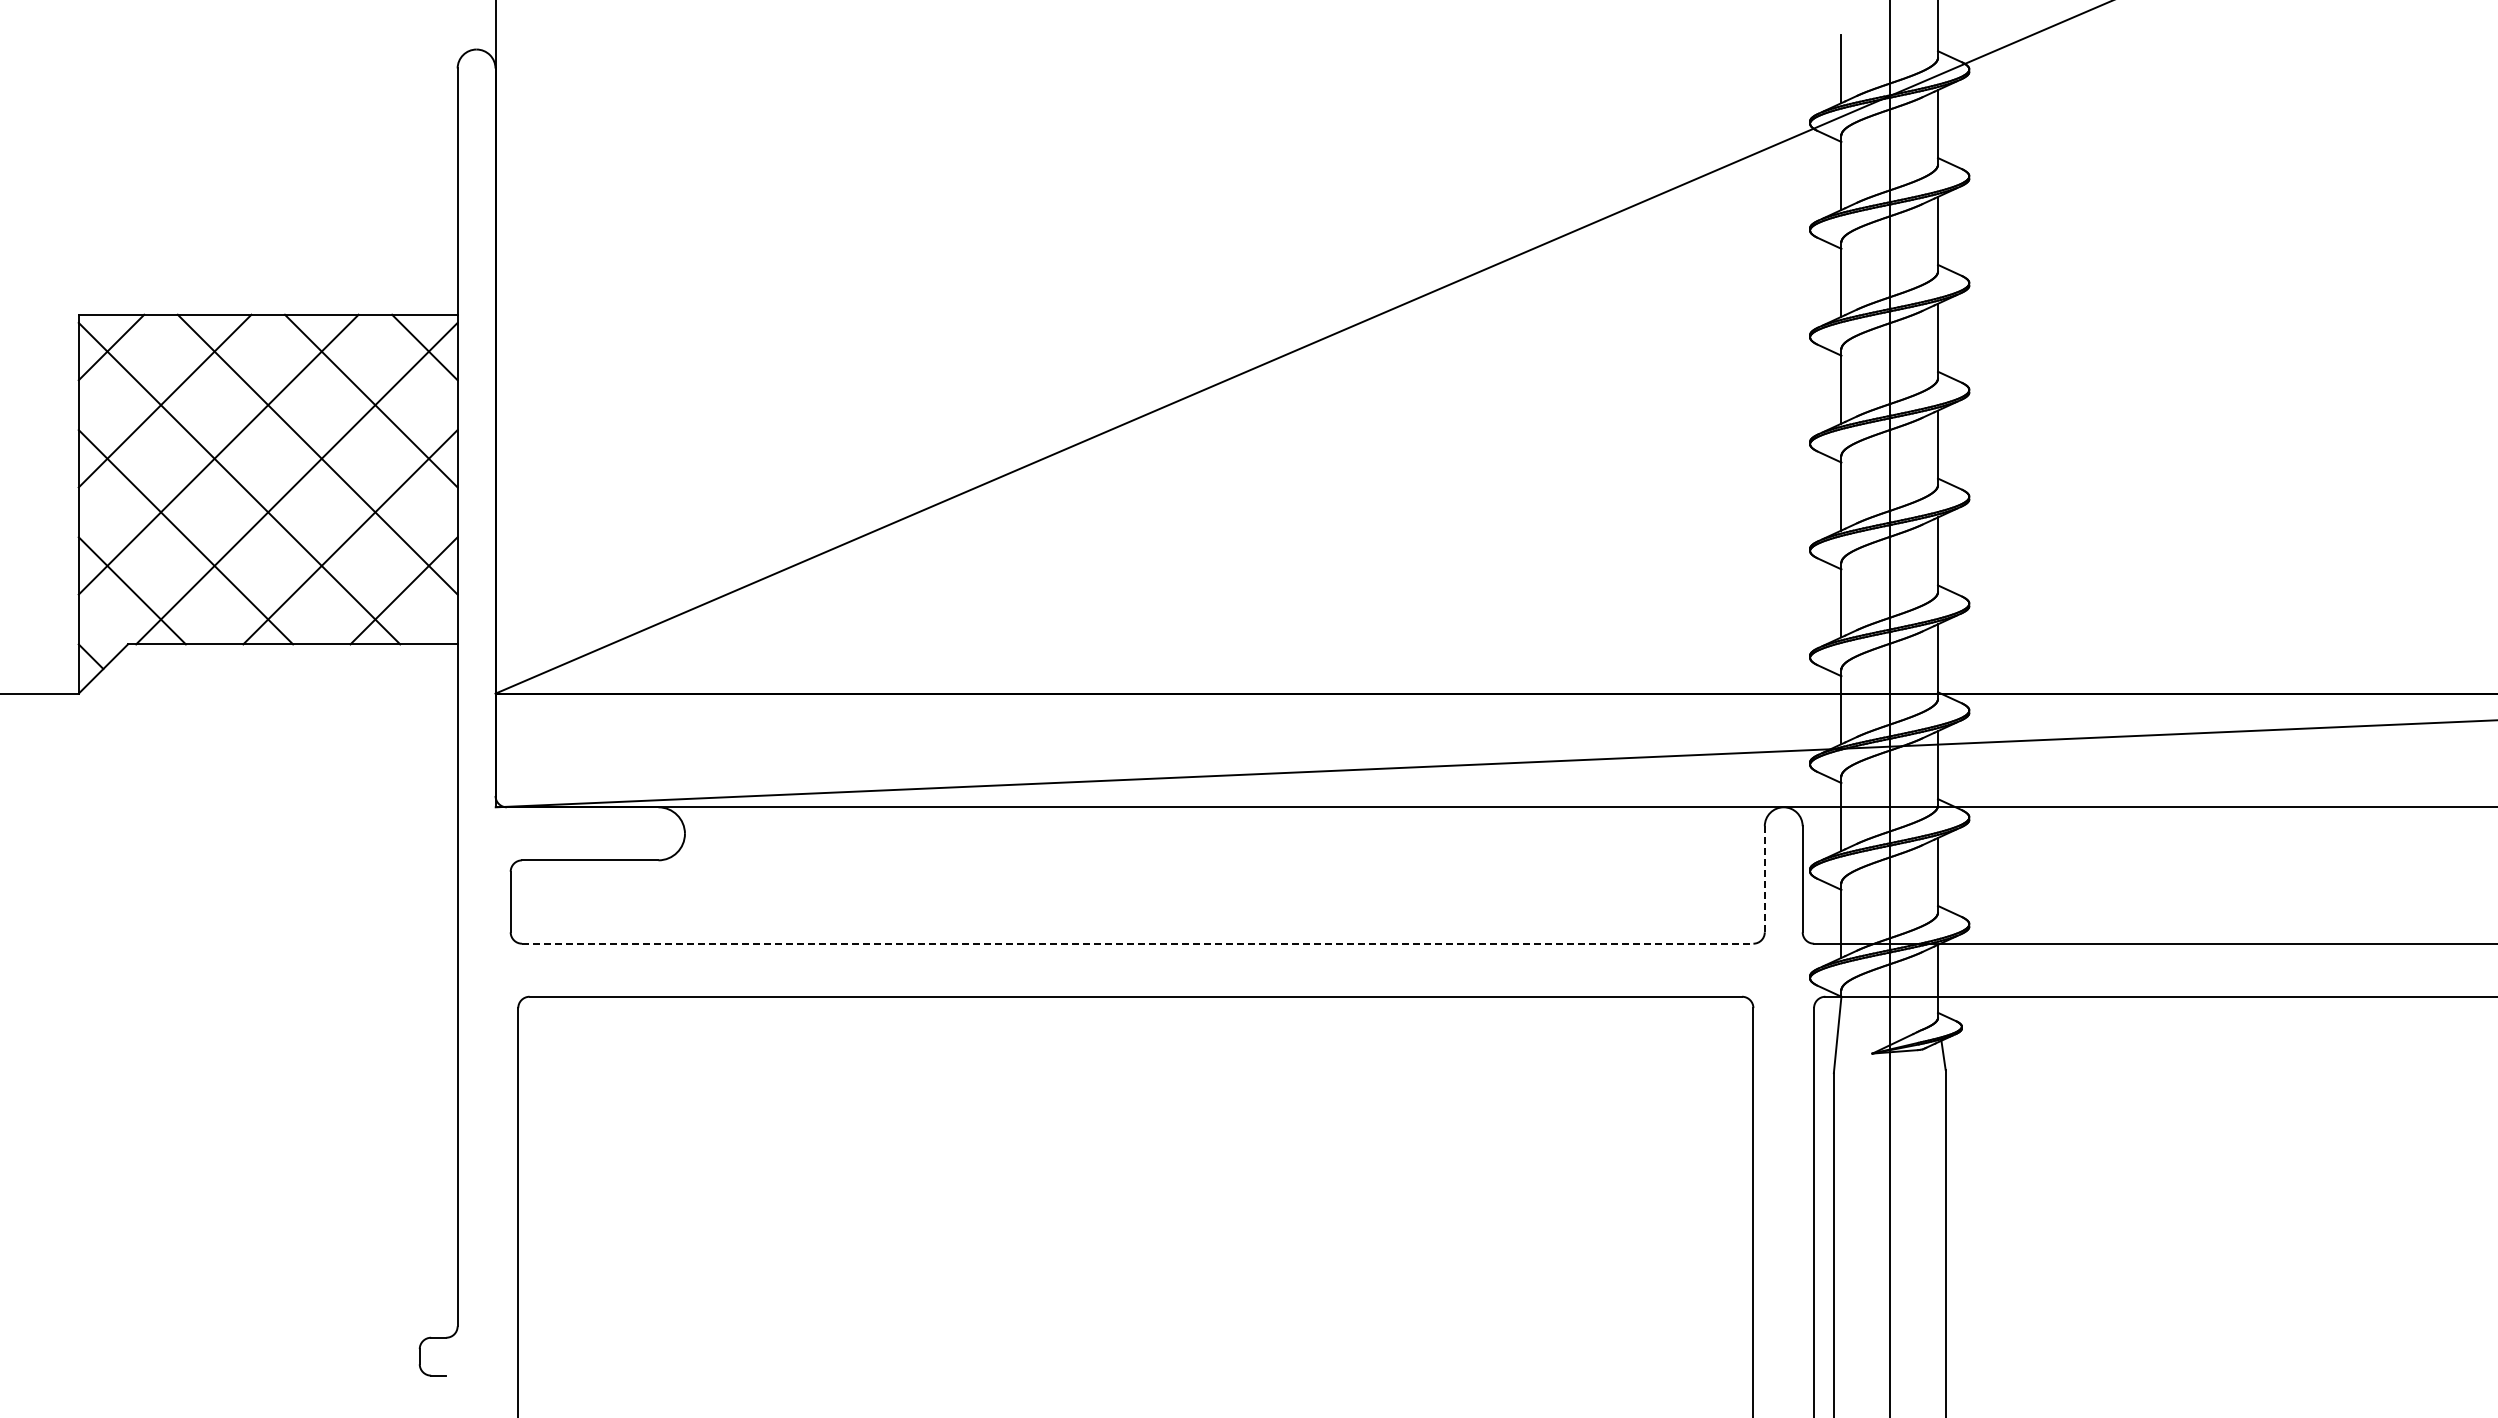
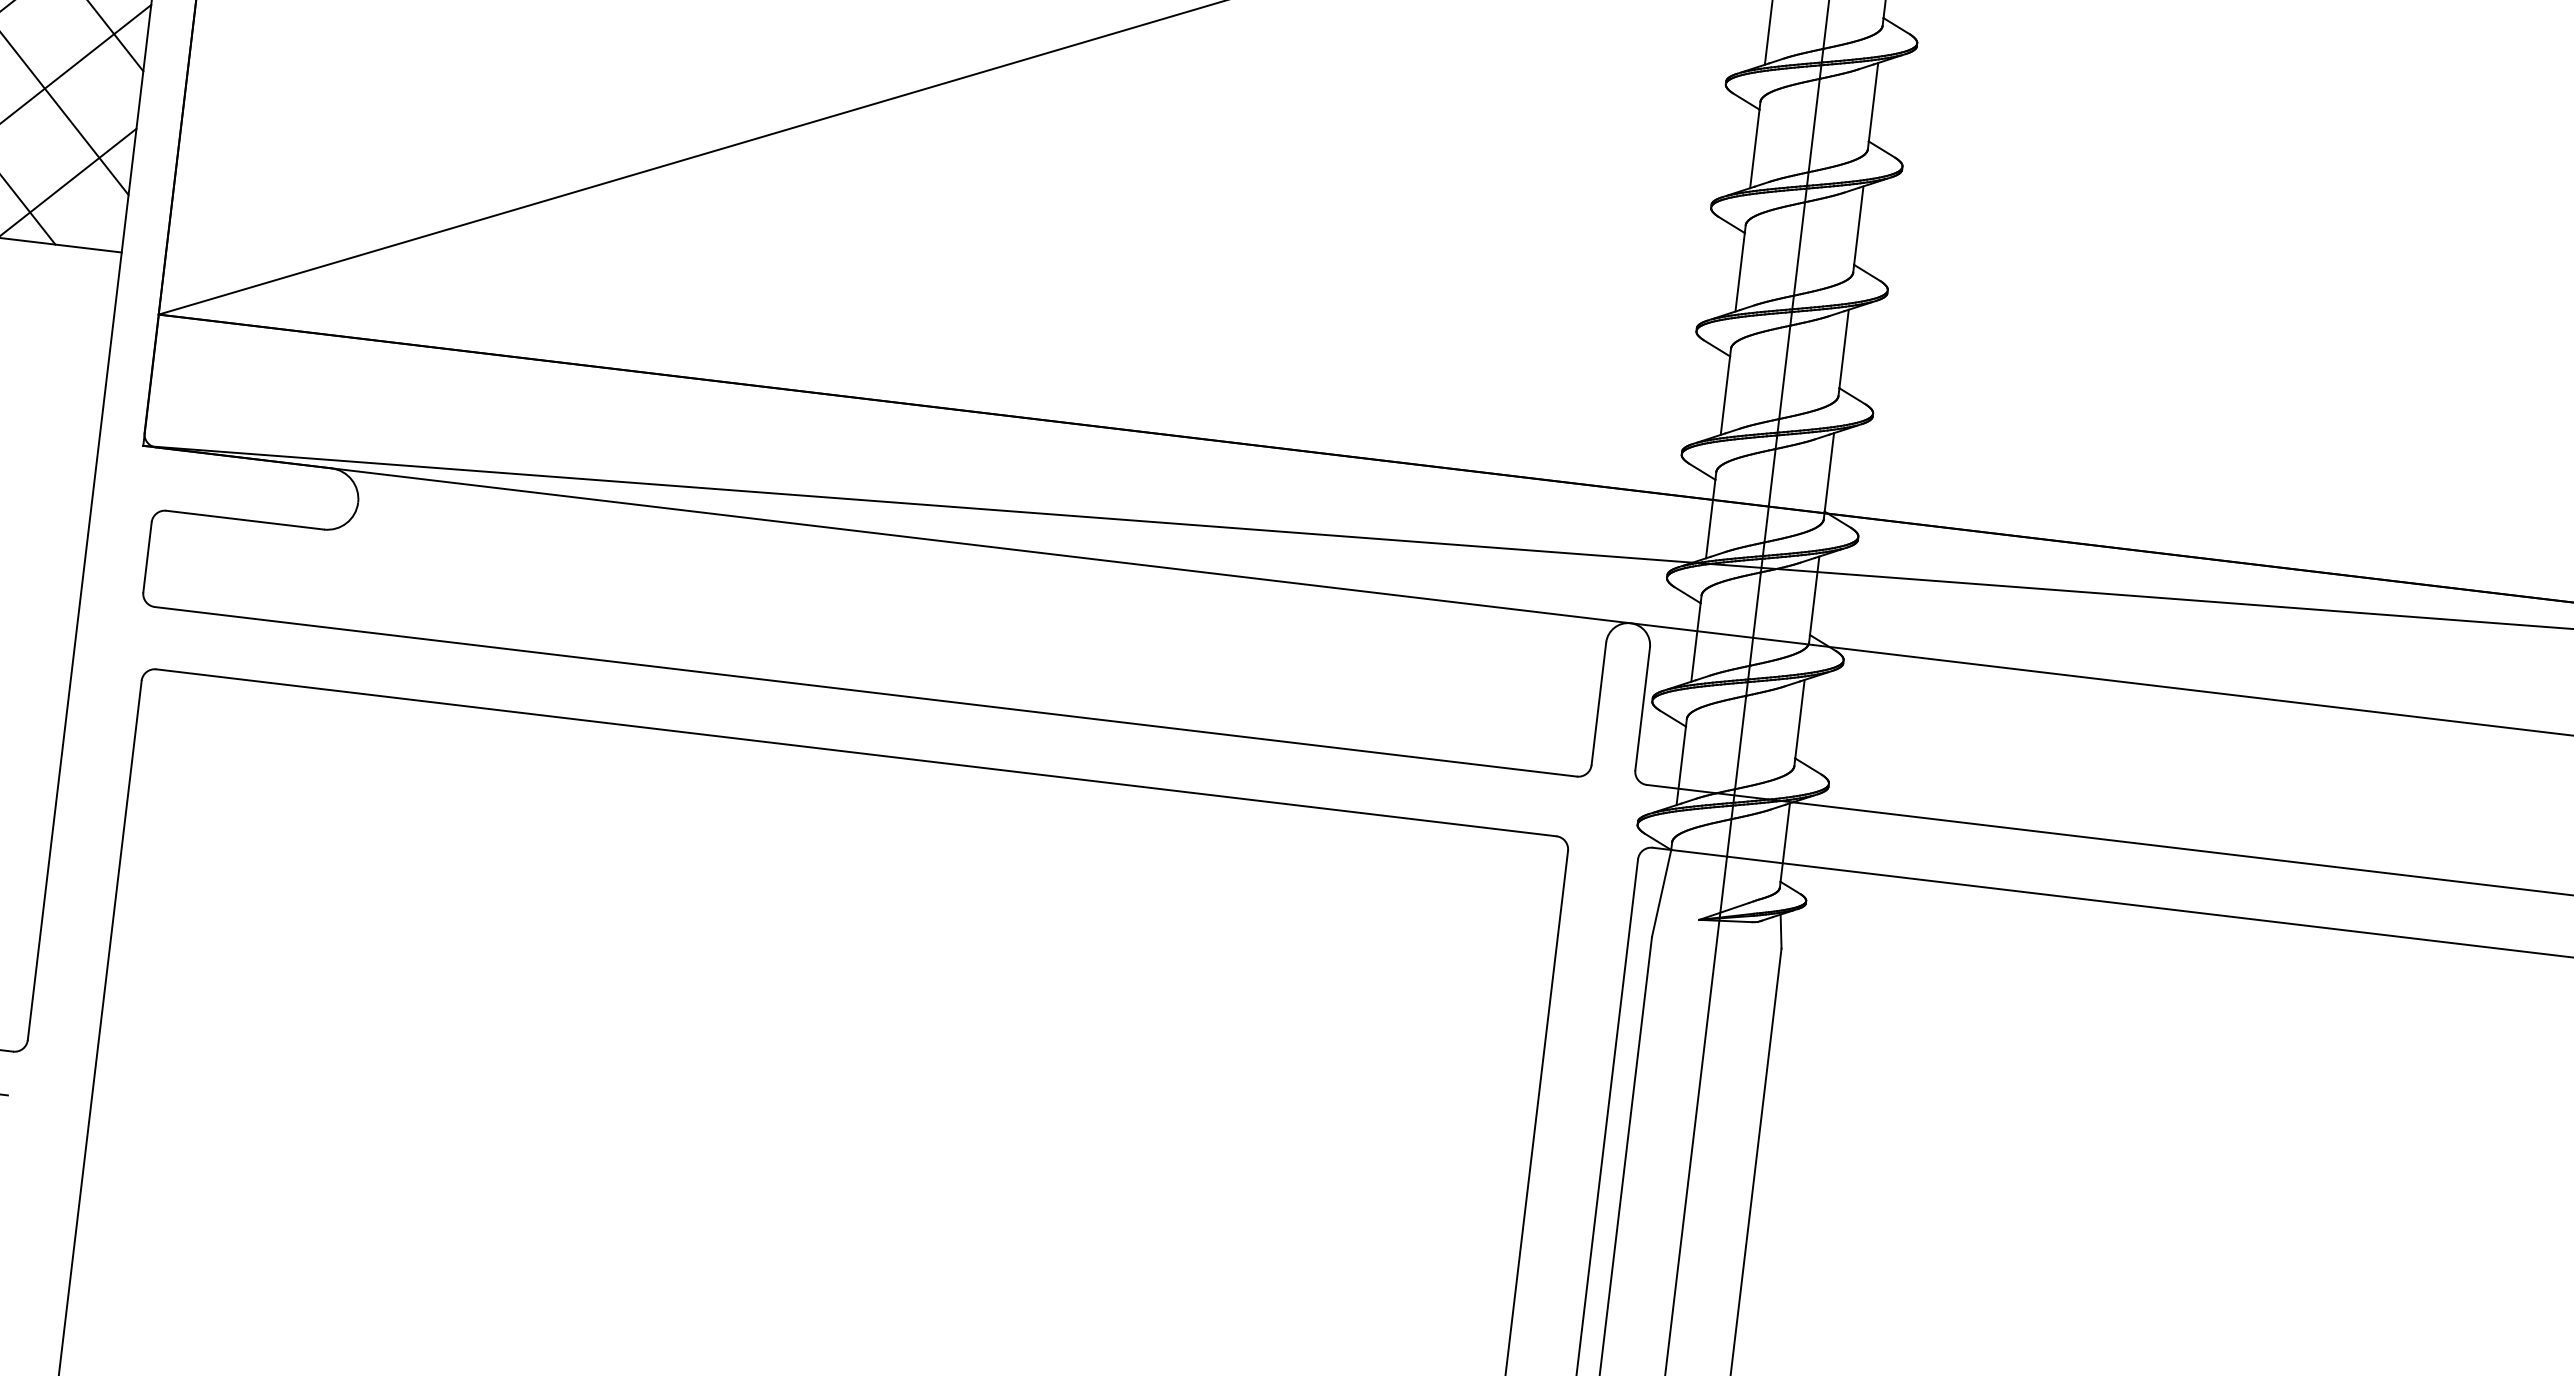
line: (1764, 878) -> (1598, 702), dashed -> solid
line: (1137, 943) -> (865, 691), dashed -> solid

